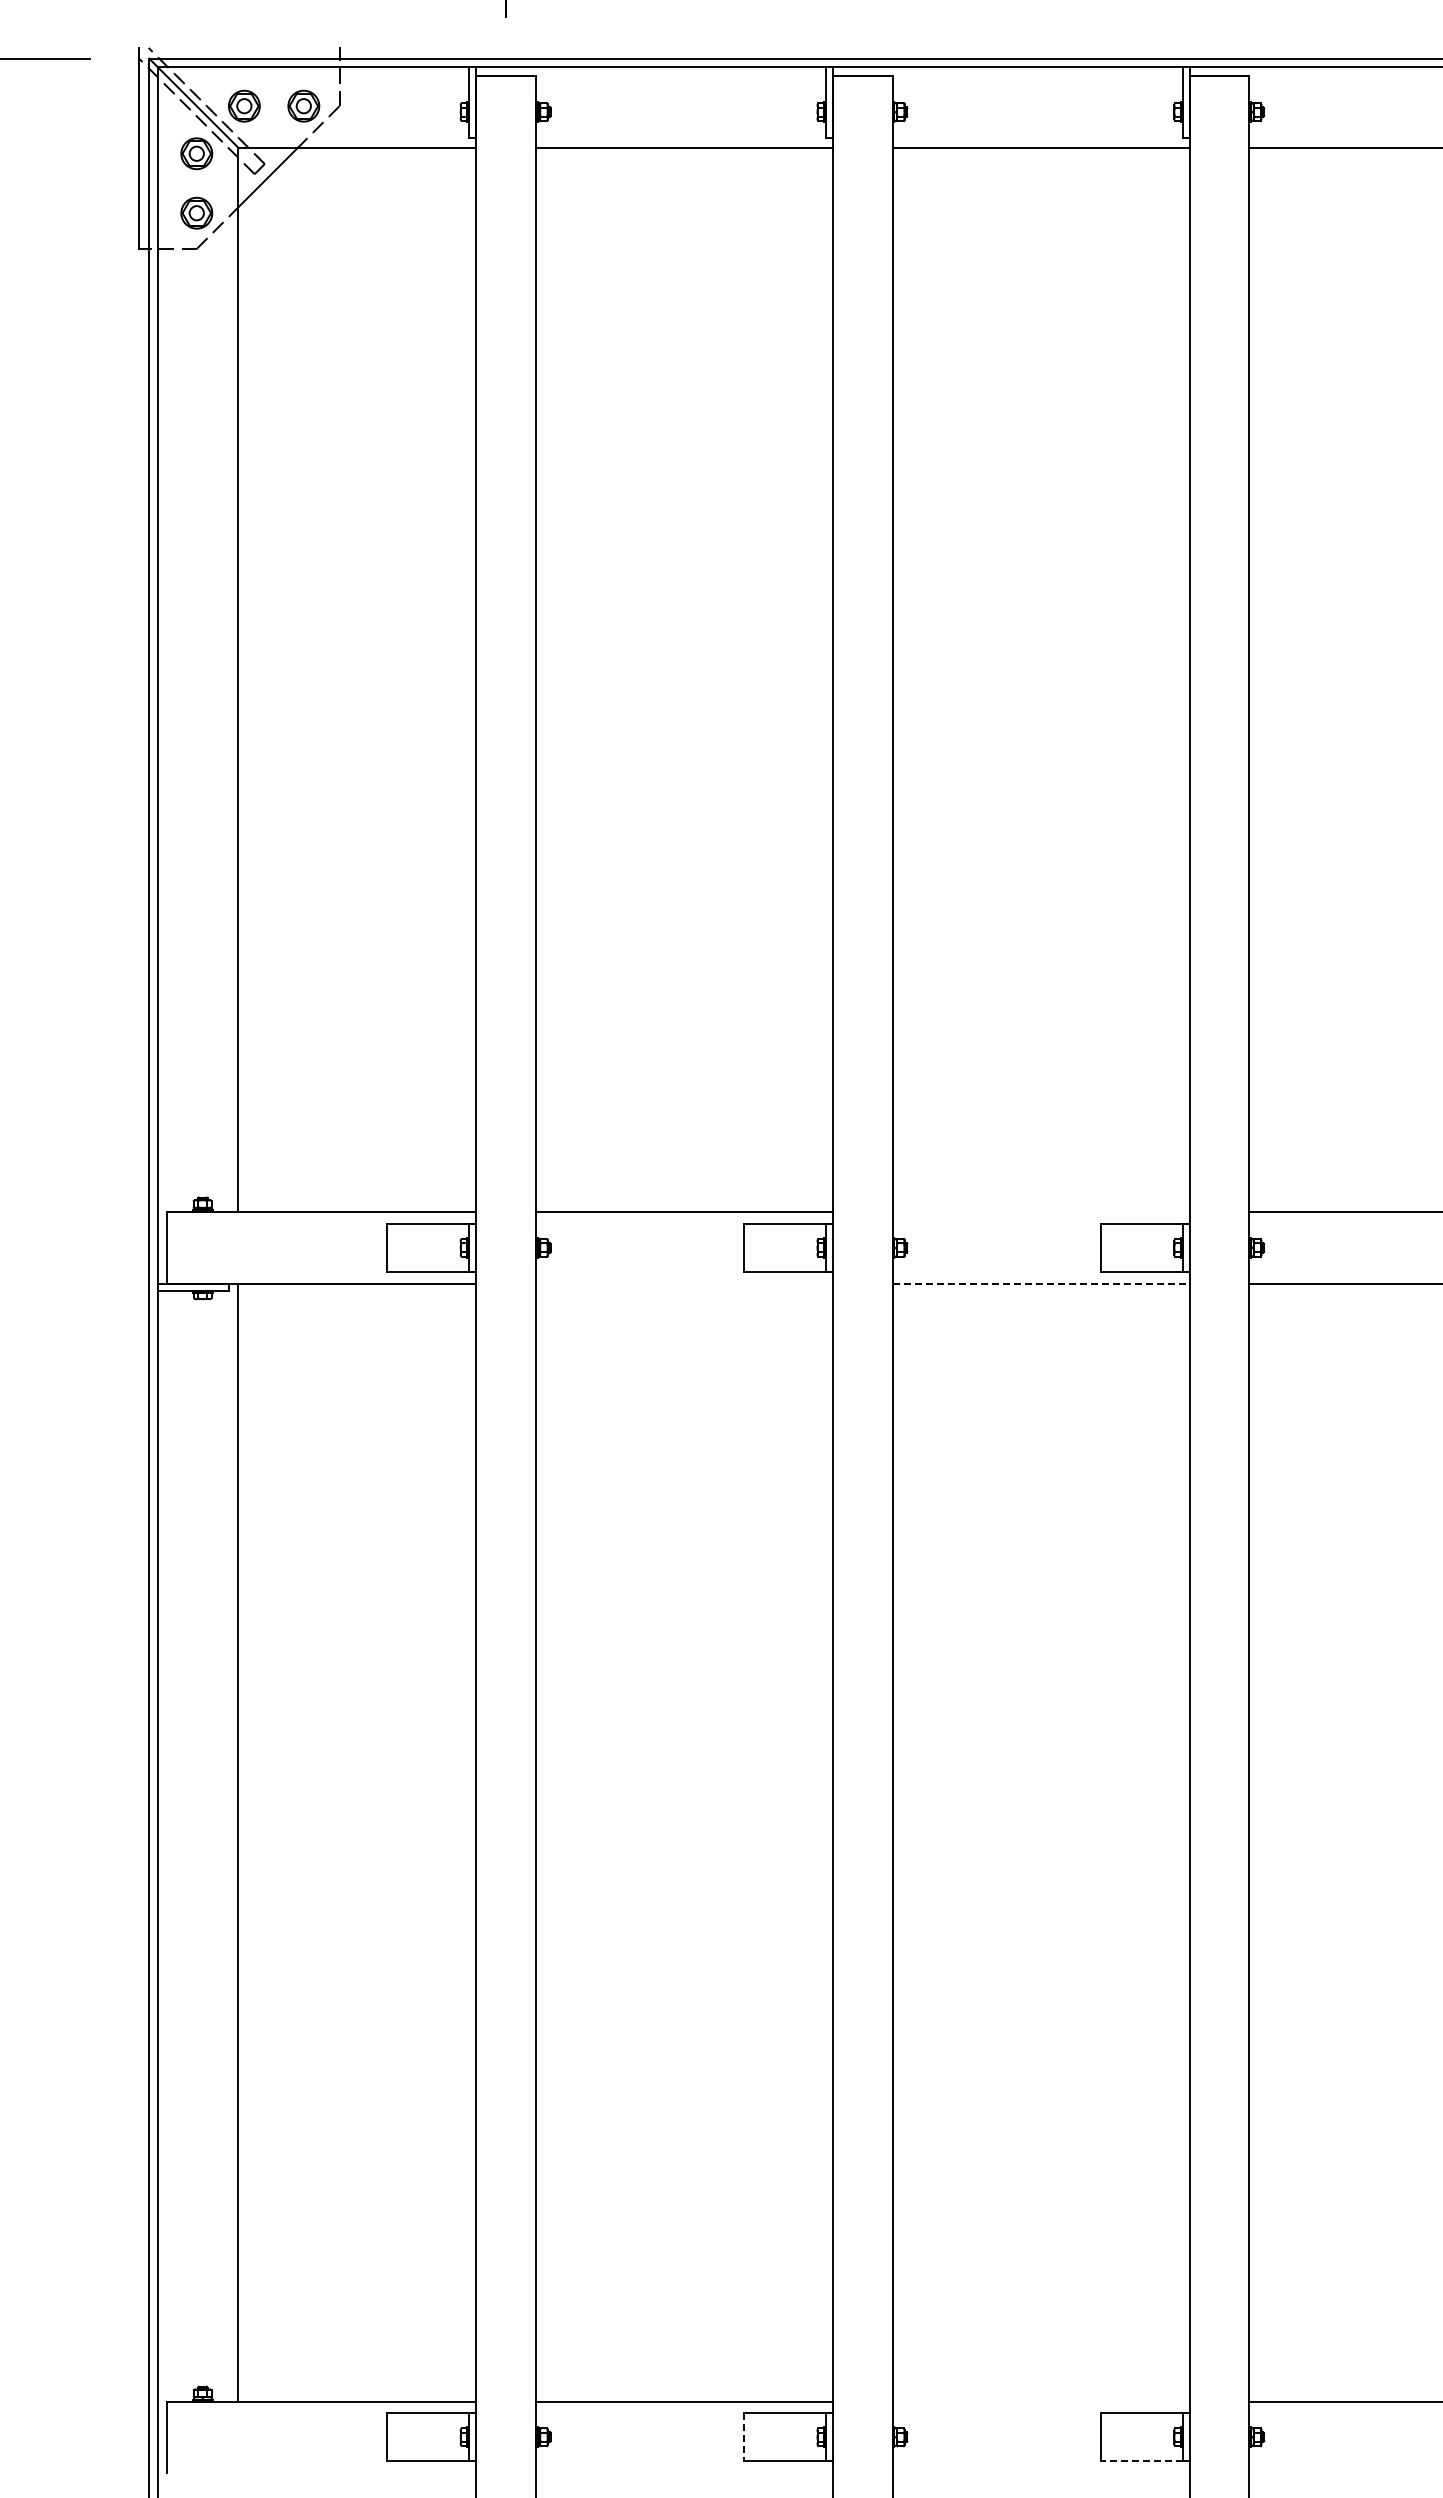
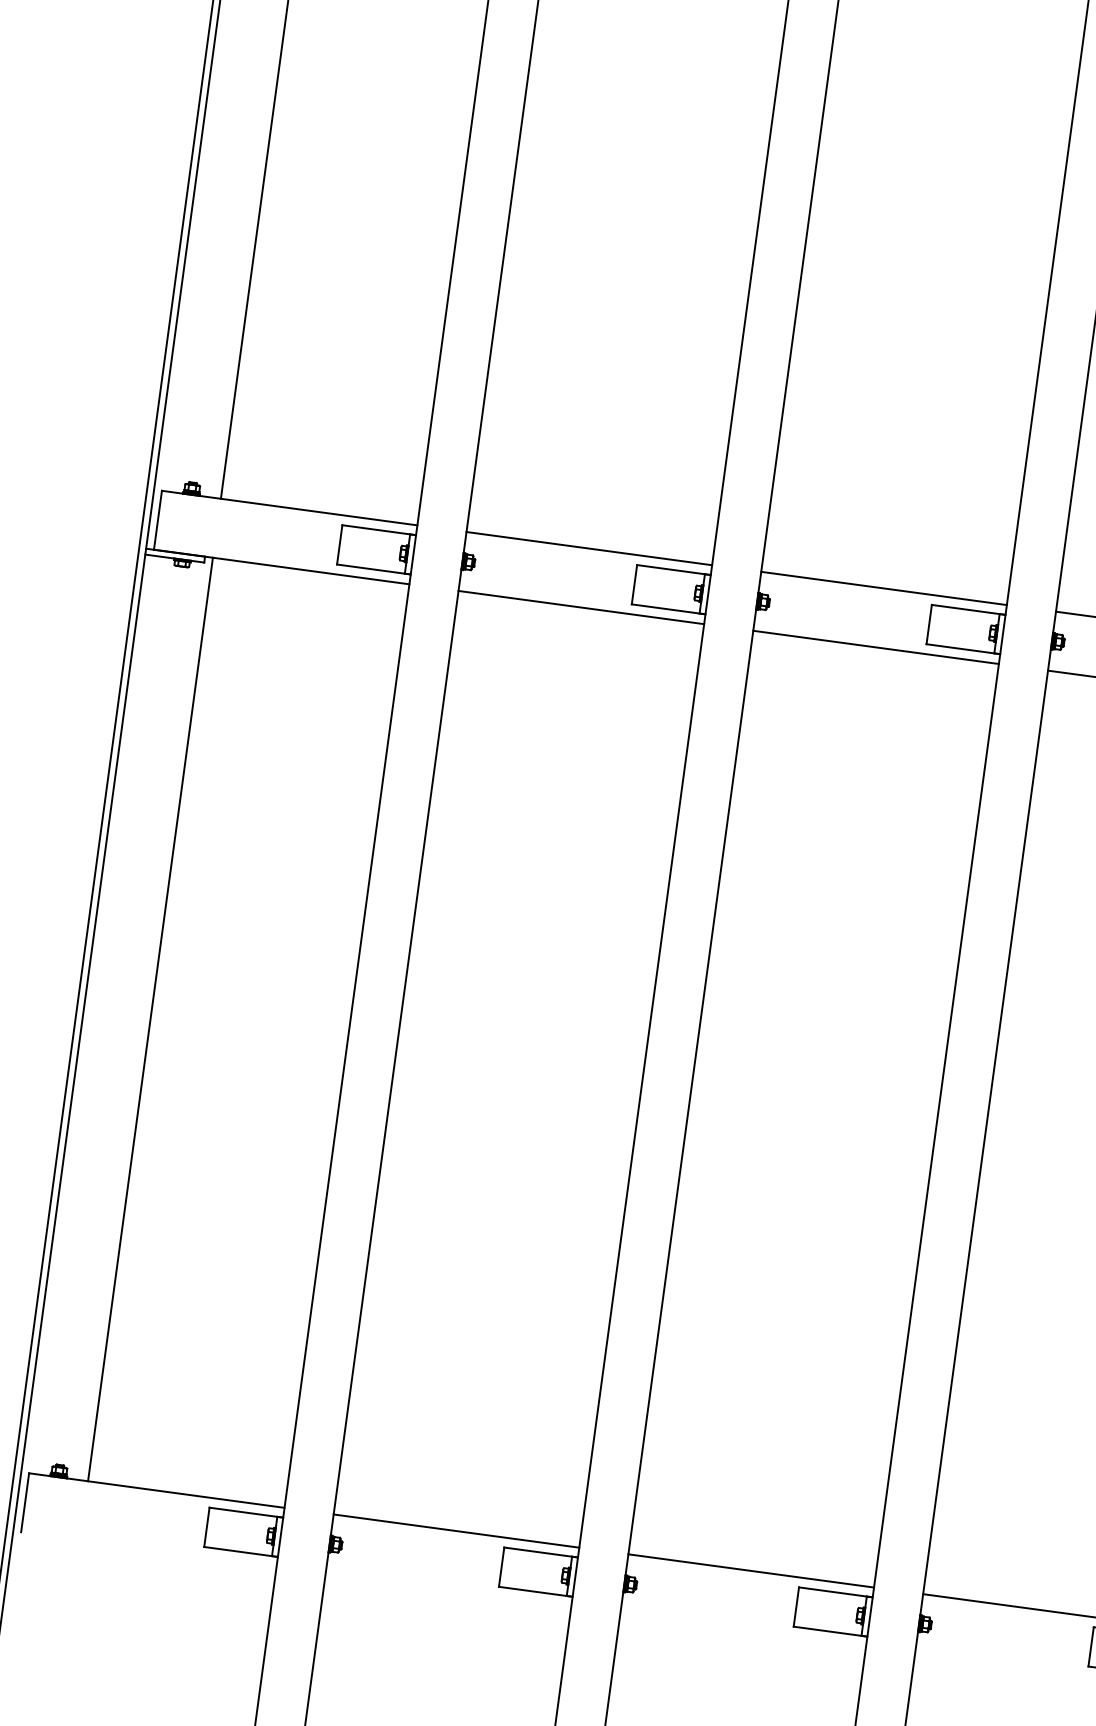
line: (1040, 1212) -> (883, 588), added
line: (684, 1283) -> (581, 607), added
line: (1041, 1283) -> (876, 647), dashed -> solid
line: (1040, 2401) -> (750, 1570), added
line: (743, 2437) -> (501, 1567), dashed -> solid
line: (1141, 2461) -> (827, 1631), dashed -> solid

